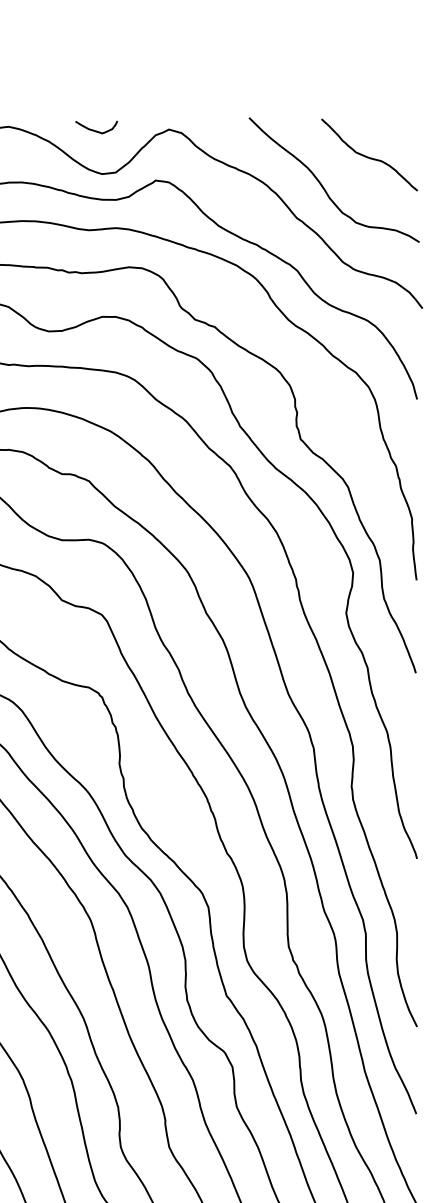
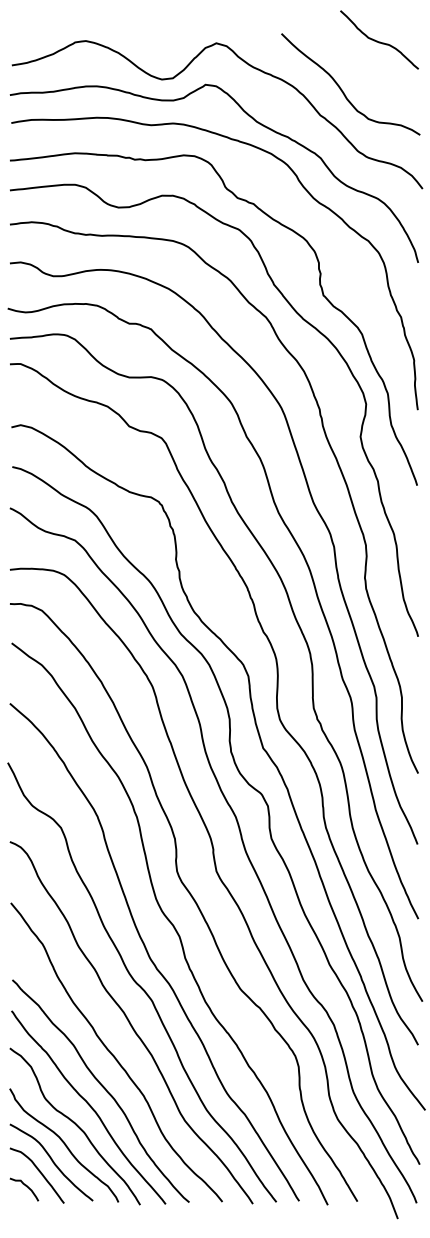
curve: (95, 129) -> (156, 43), removed
curve: (369, 156) -> (379, 41), moved

